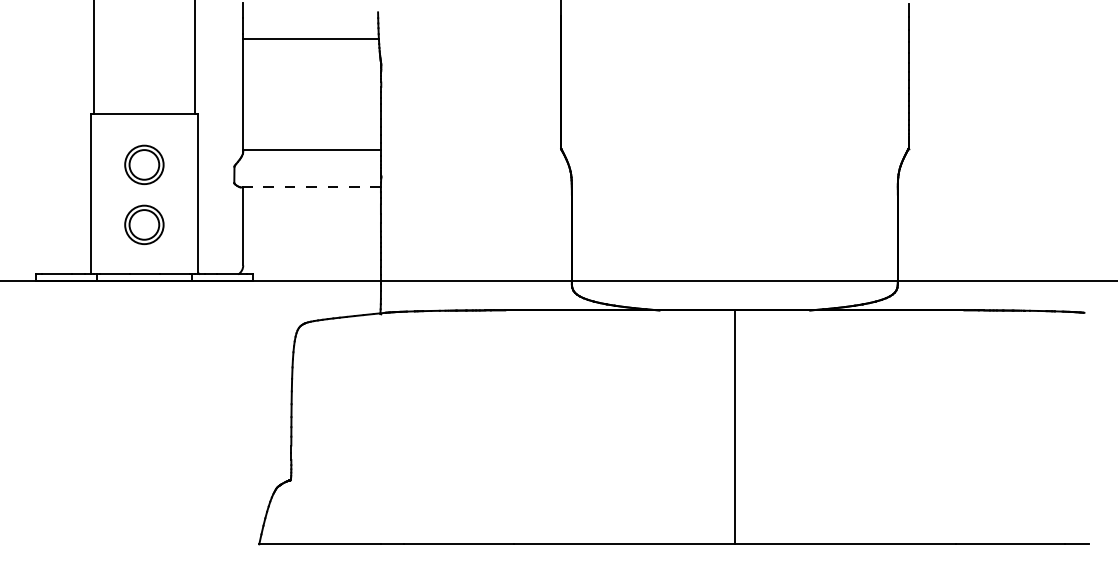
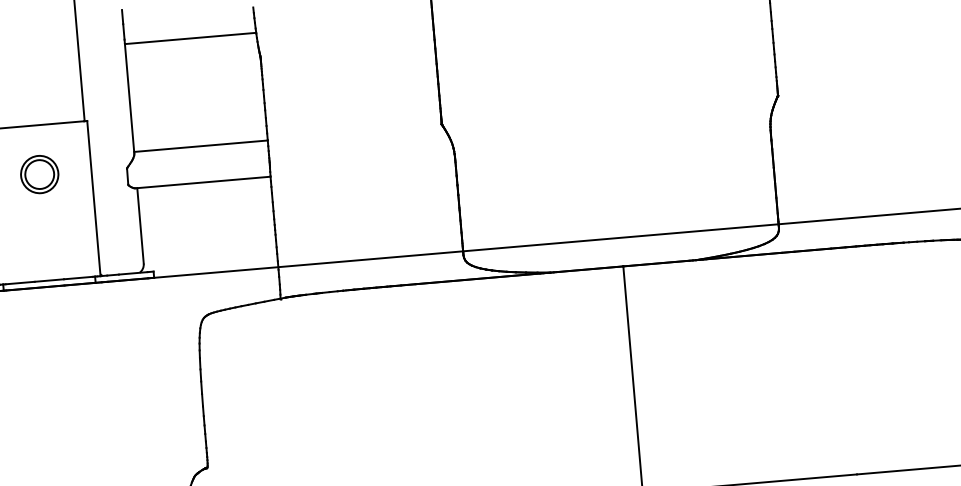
line: (311, 187) -> (203, 182), dashed -> solid
part: (144, 224) -> (44, 232), removed

